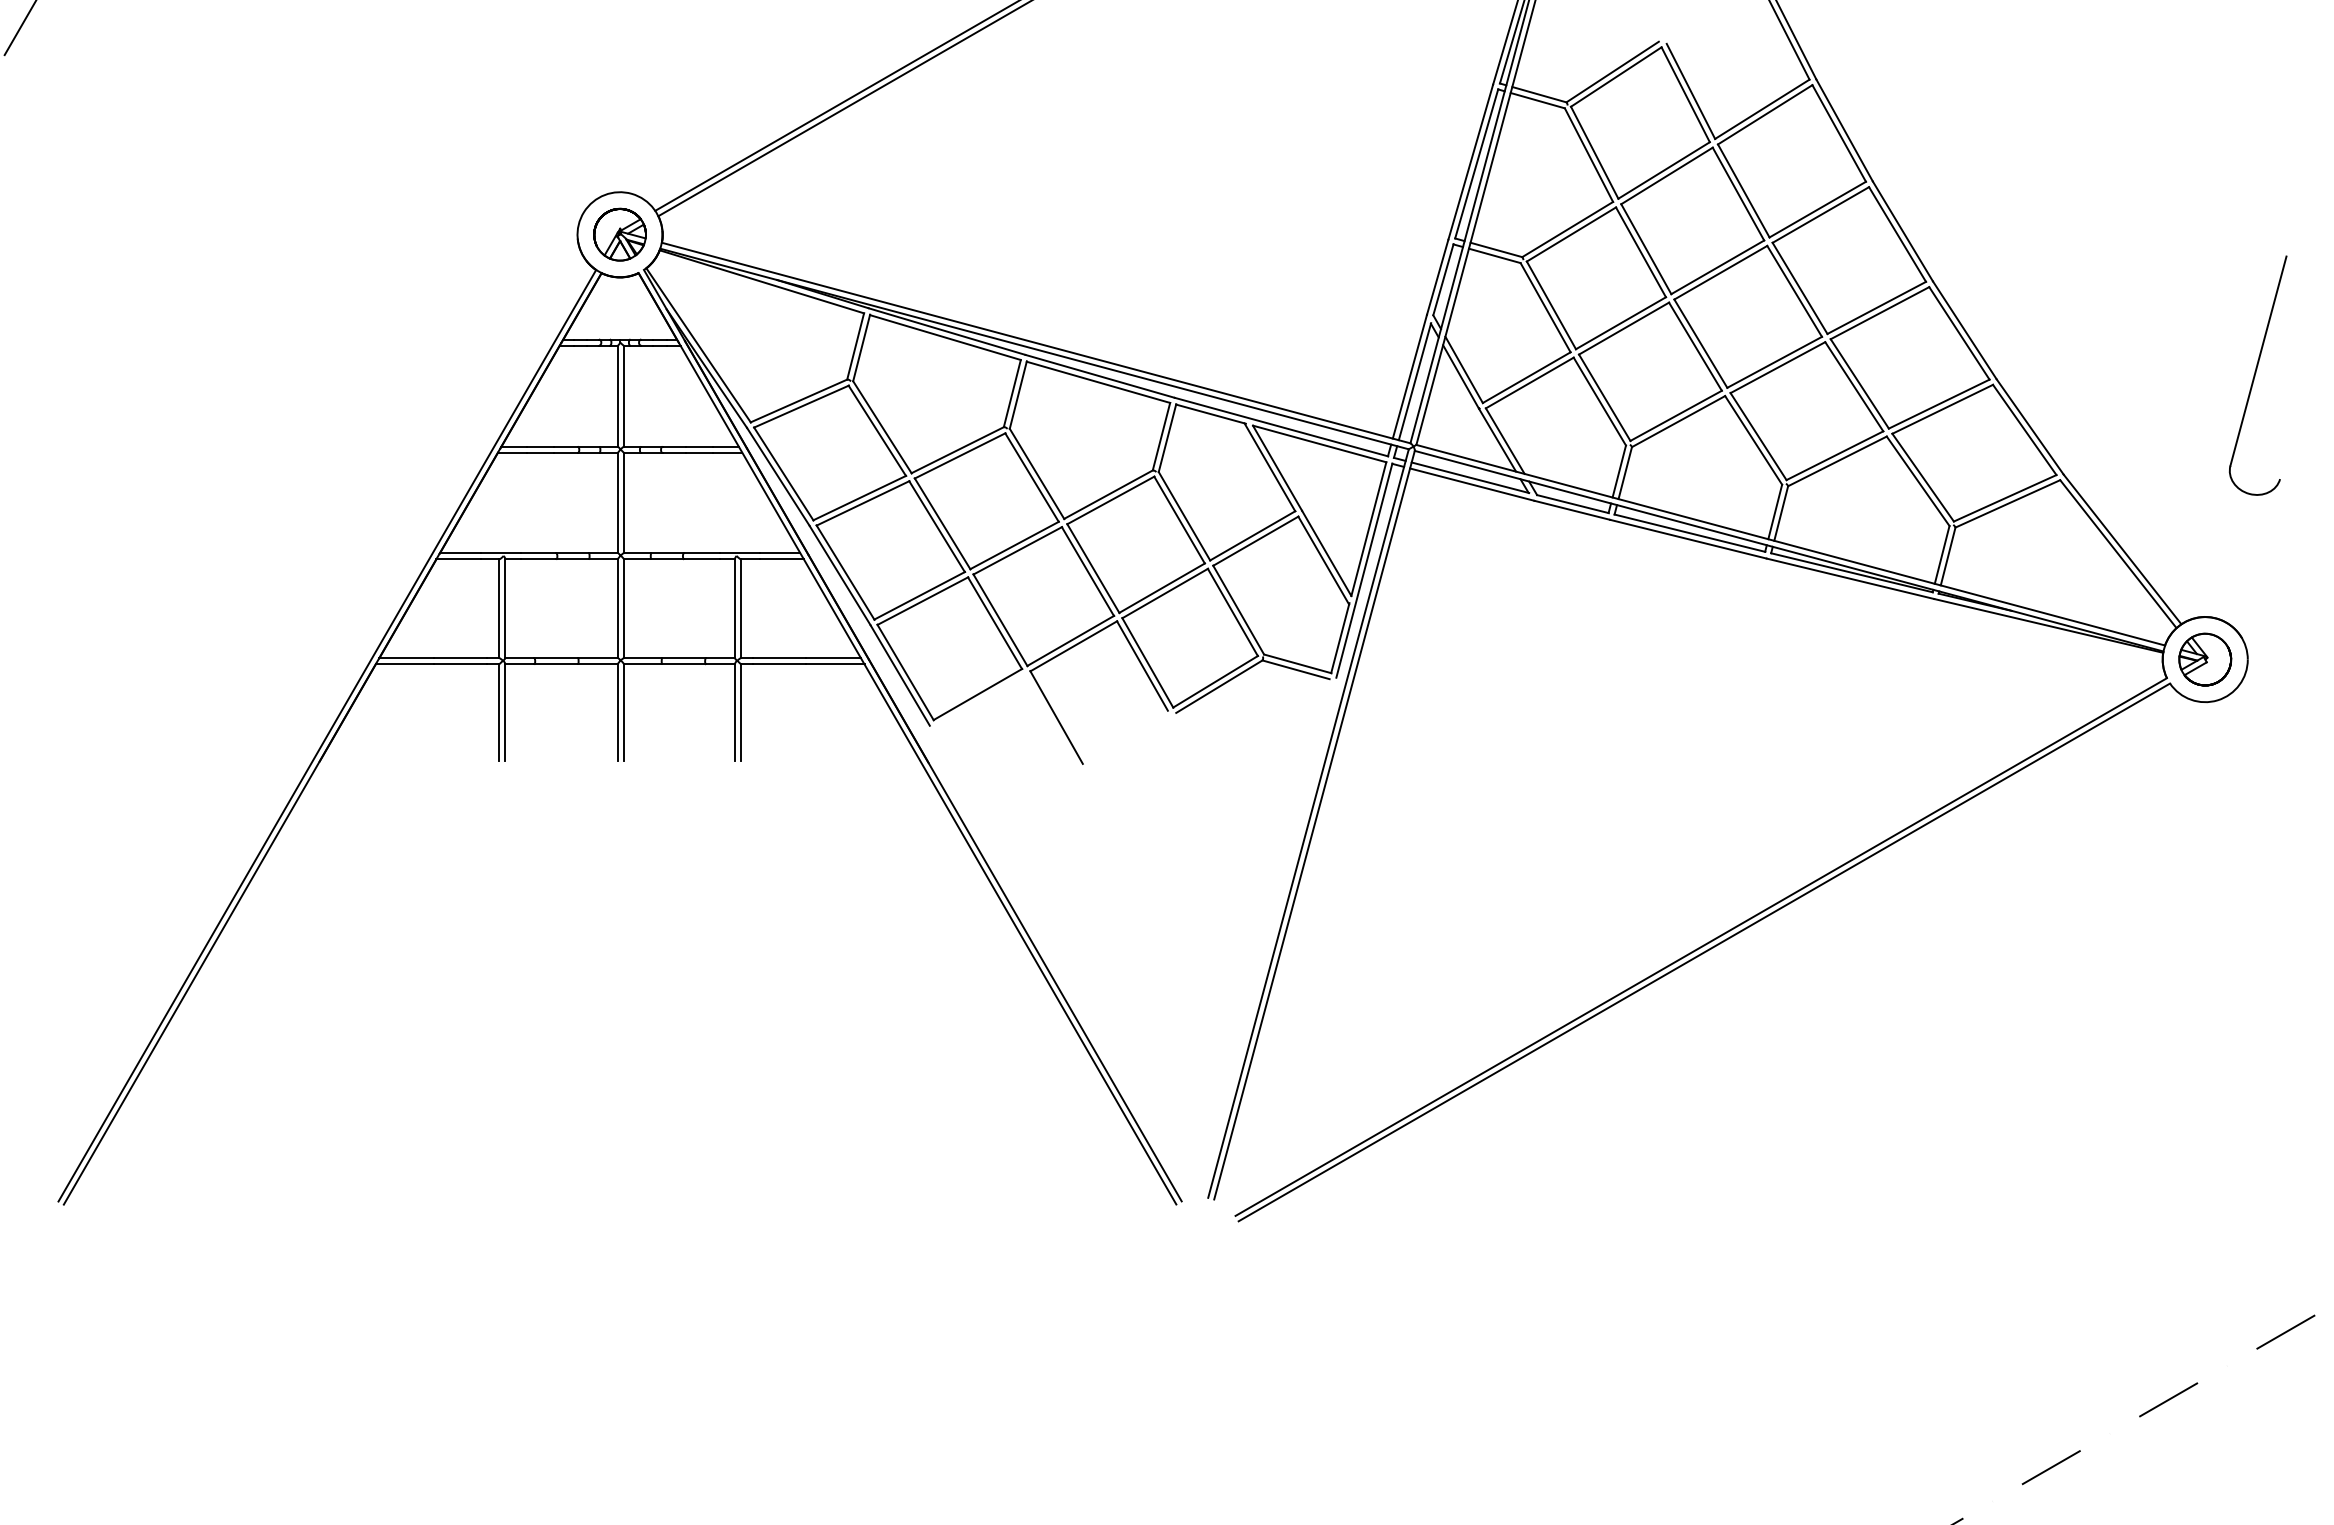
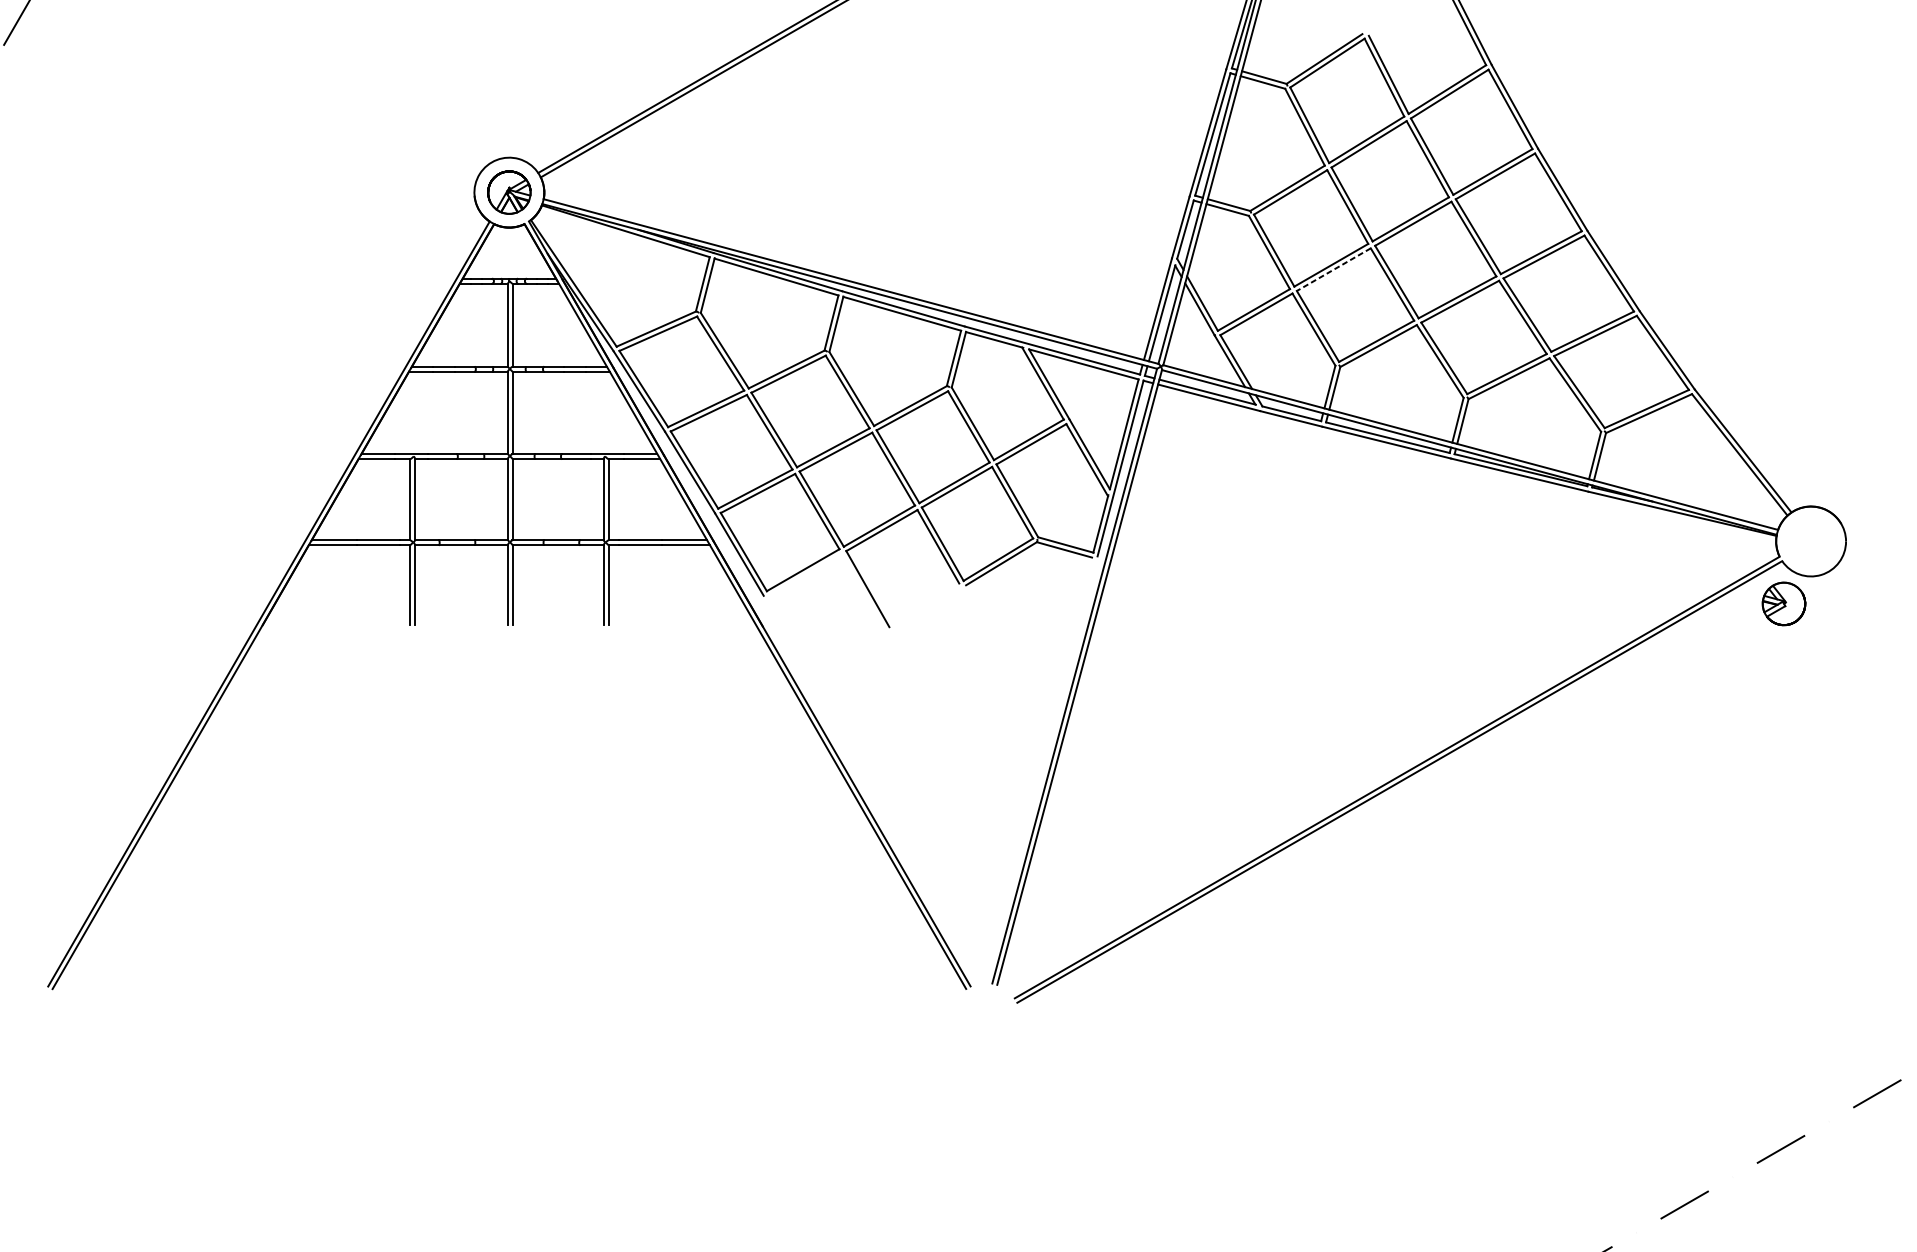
line: (1623, 328) -> (1333, 269), solid -> dashed
part: (2257, 375) -> (1854, 308), removed
part: (2205, 659) -> (1784, 603), moved

